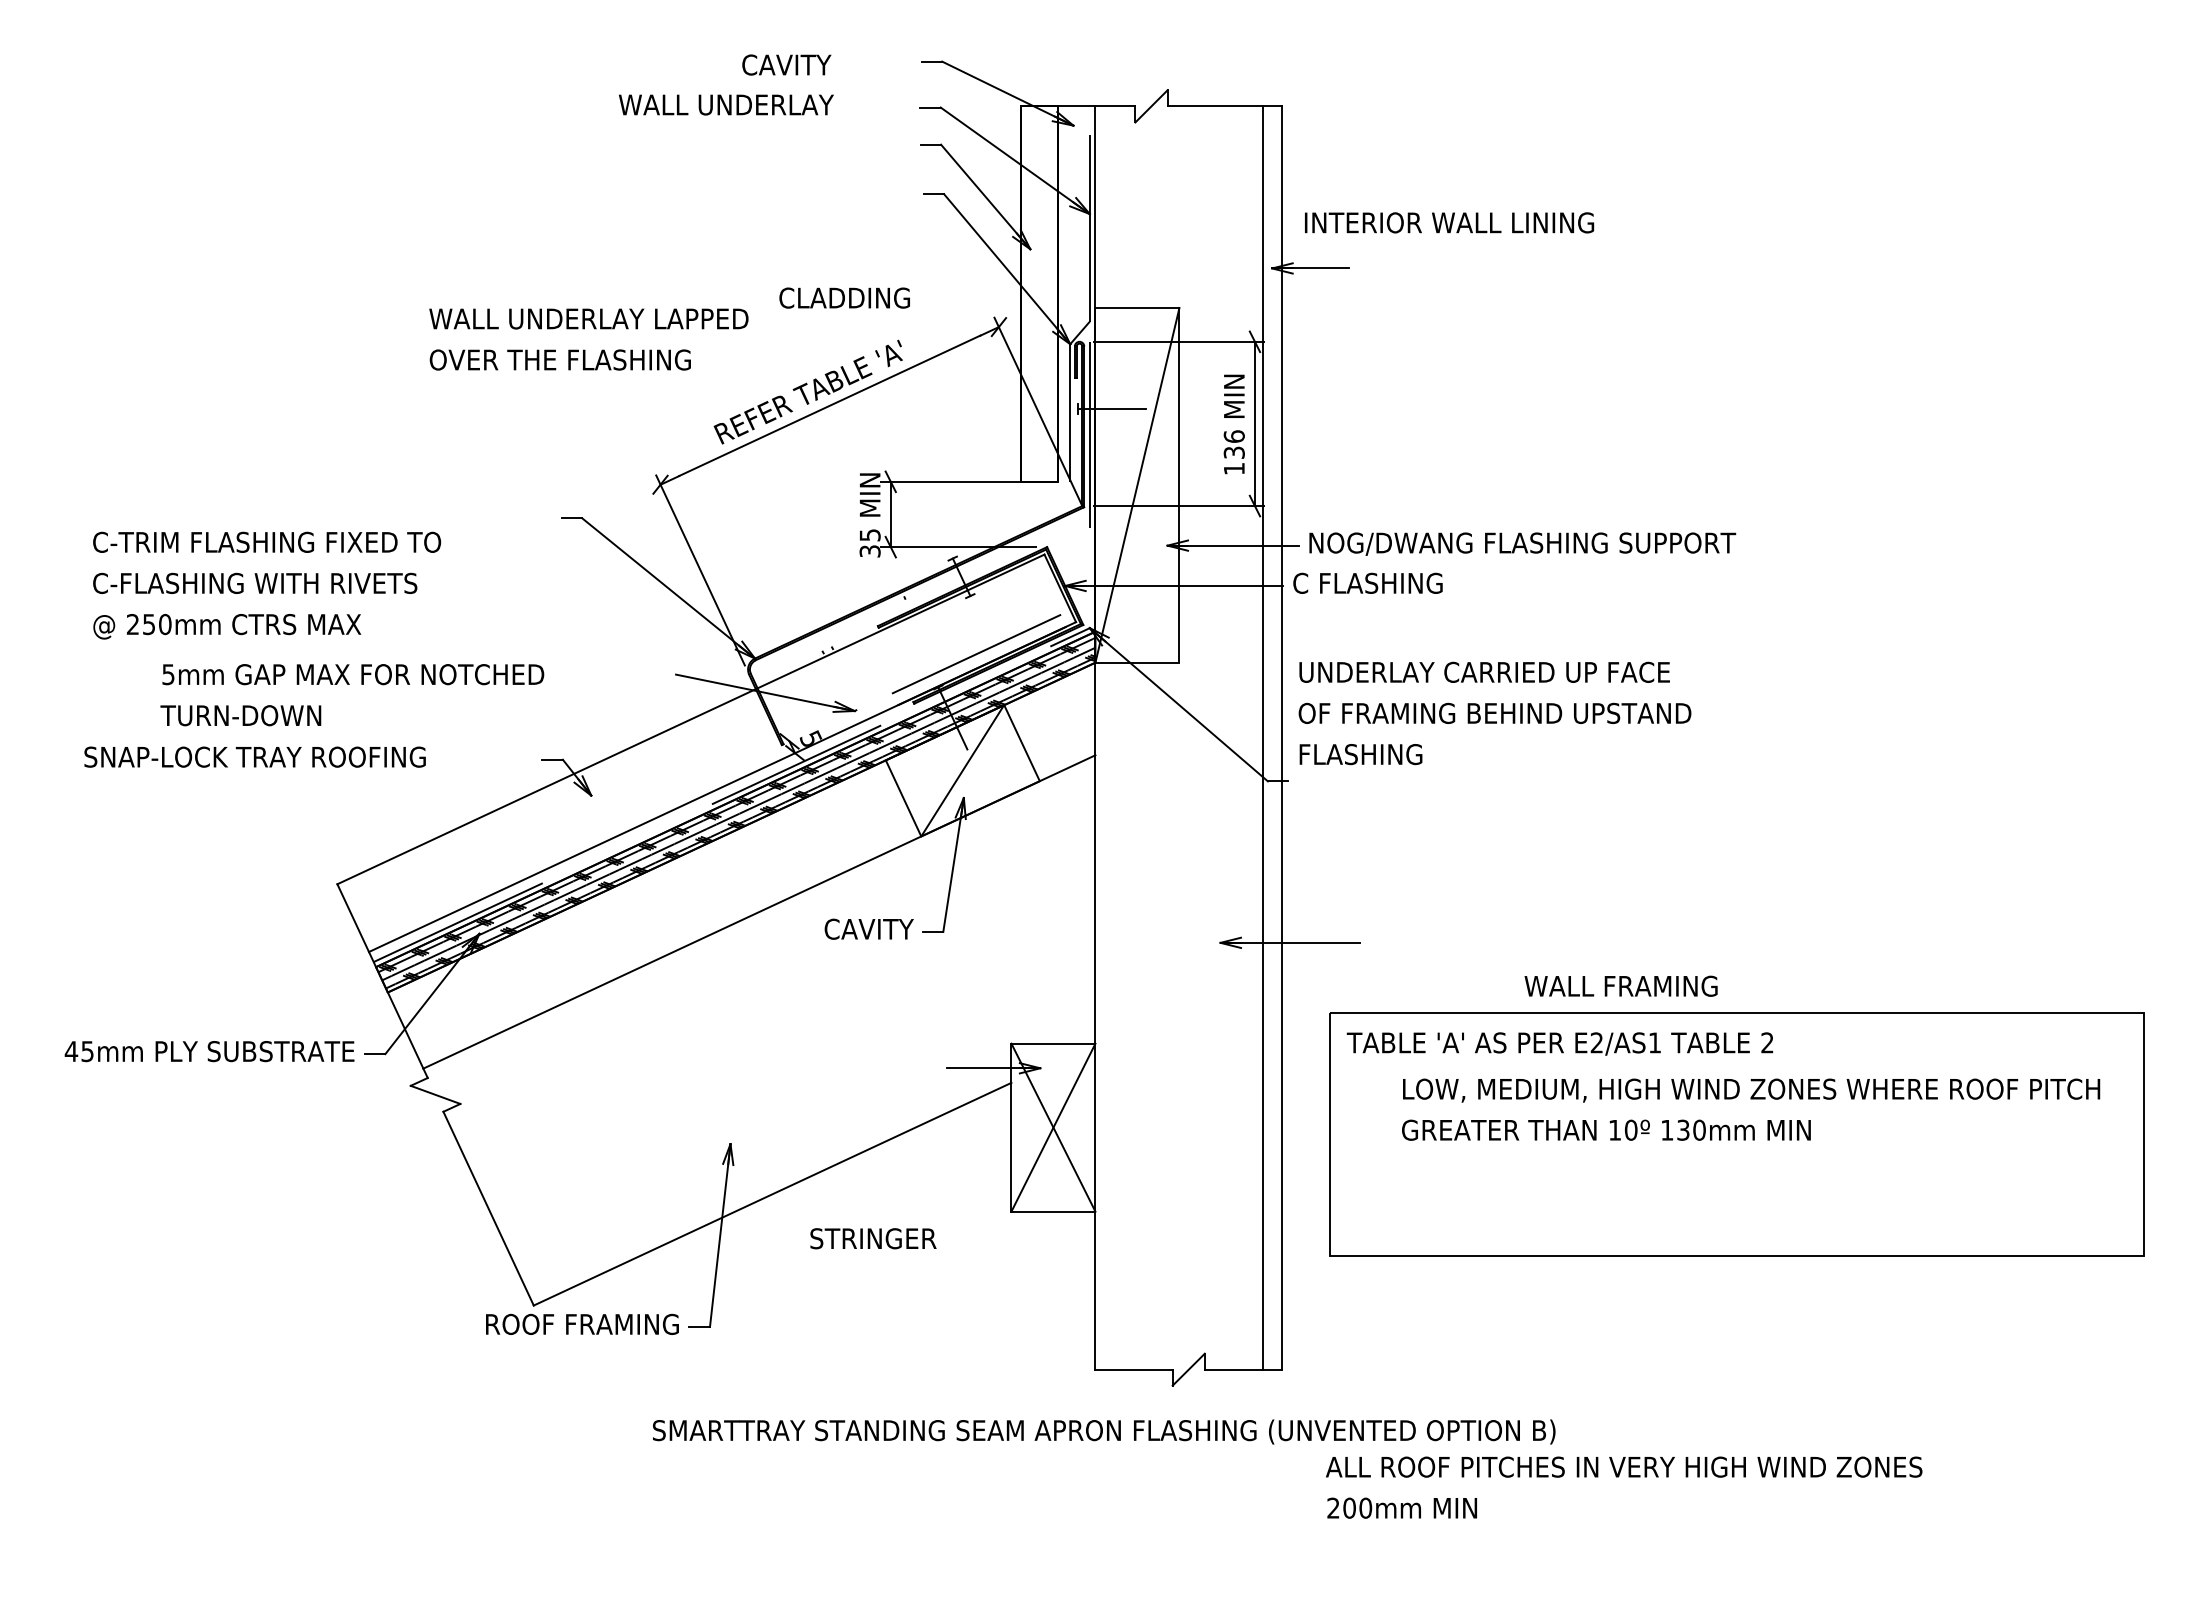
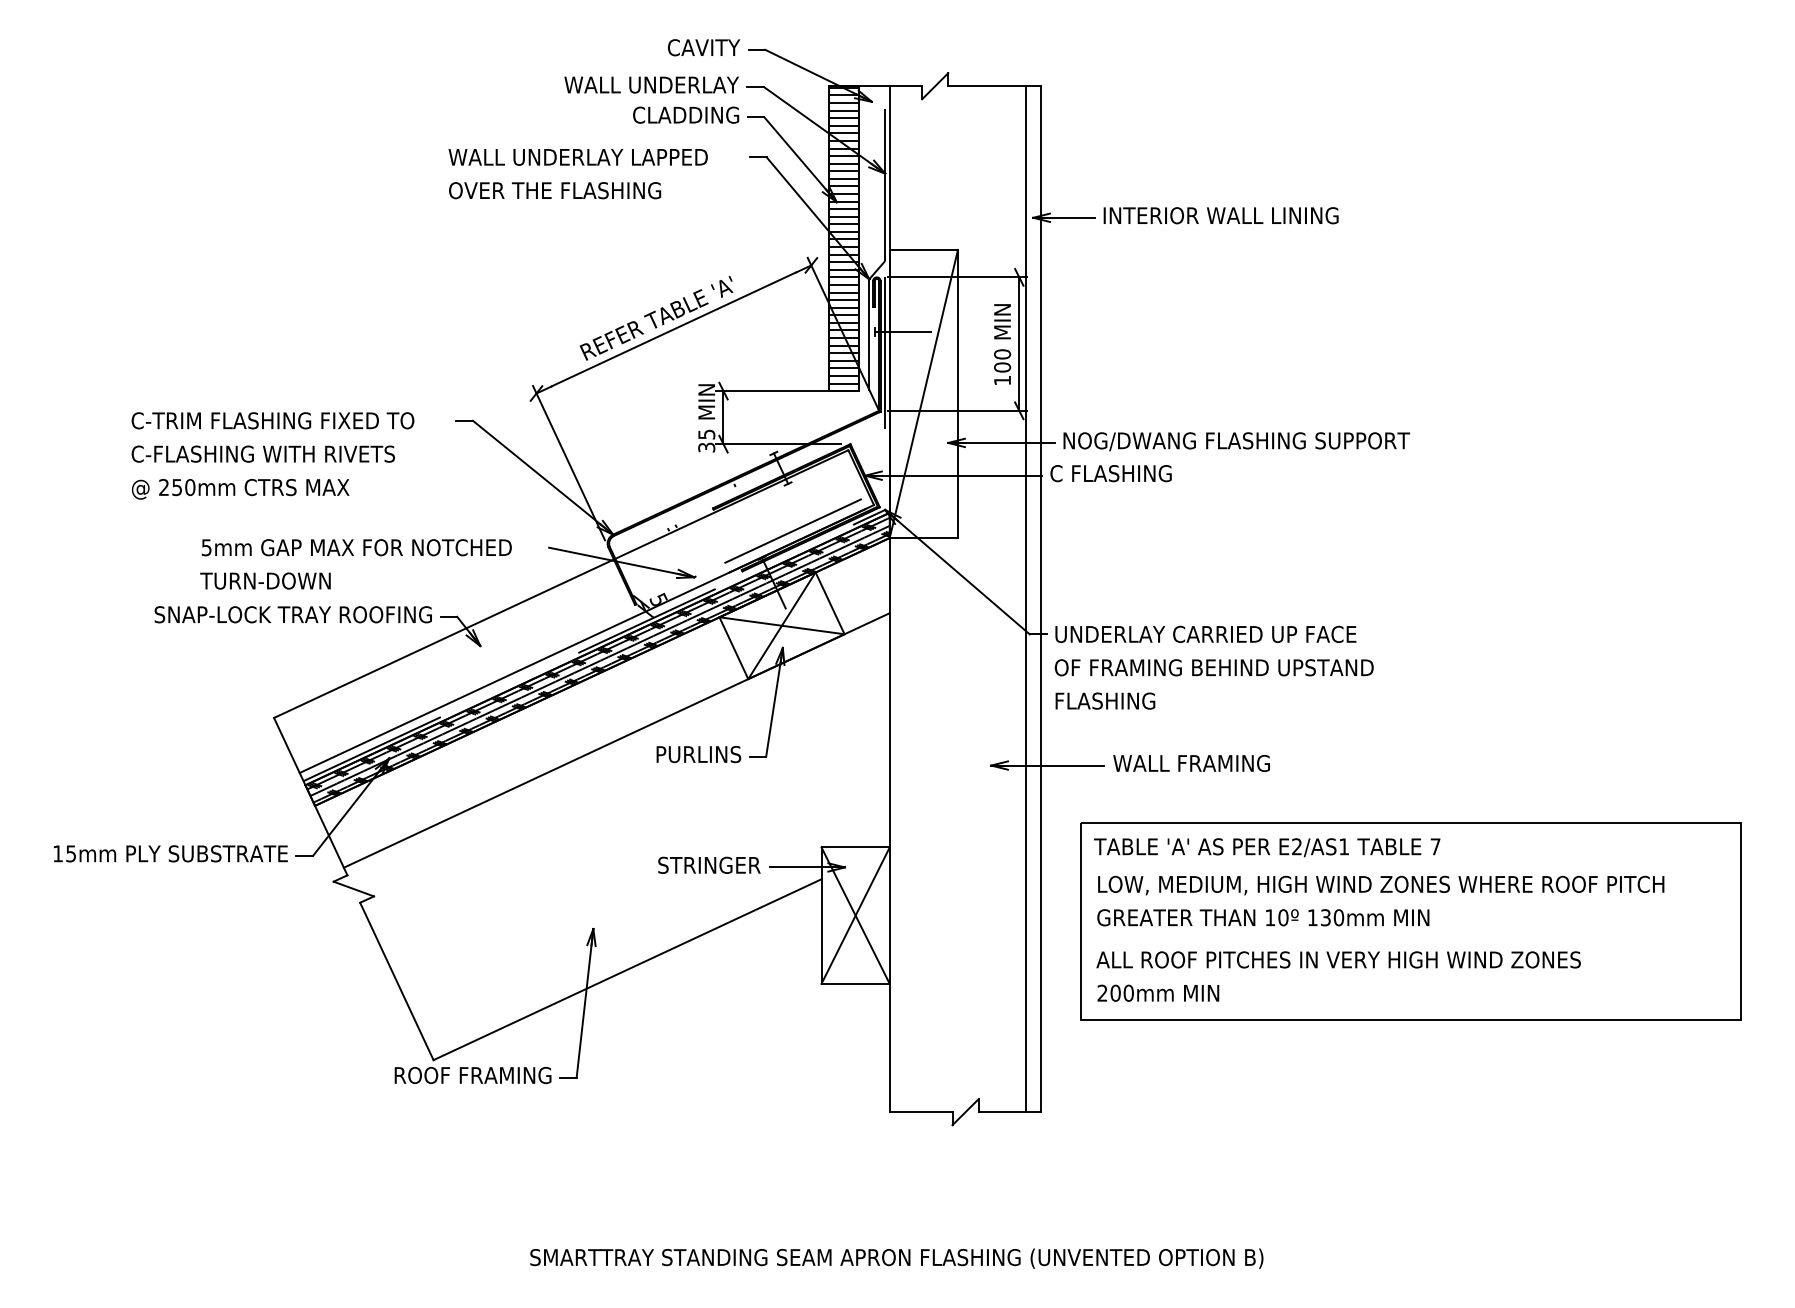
text: (786, 64) -> (703, 47), moved
text: (726, 104) -> (651, 84), moved
text: (1449, 222) -> (1221, 215), moved
hatch: (1039, 294) -> (844, 238), added
text: (844, 297) -> (685, 114), moved
text: (588, 339) -> (577, 173), moved
text: (1233, 444) -> (1001, 360), 136 -> 100
text: (267, 585) -> (273, 455), moved
text: (352, 695) -> (356, 564), moved
text: (1494, 713) -> (1213, 667), moved
text: (254, 756) -> (292, 614), moved
line: (962, 770) -> (781, 625), added
text: (860, 928) -> (698, 753), CAVITY -> PURLINS
text: (1620, 985) -> (1191, 762), moved
text: (1767, 1042) -> (1435, 846), 2 -> 7
text: (71, 1051) -> (58, 853), 45mm -> 15mm
text: (1751, 1109) -> (1381, 900), moved
text: (873, 1238) -> (709, 865), moved
text: (1104, 1431) -> (897, 1258), moved
text: (1624, 1487) -> (1338, 976), moved

